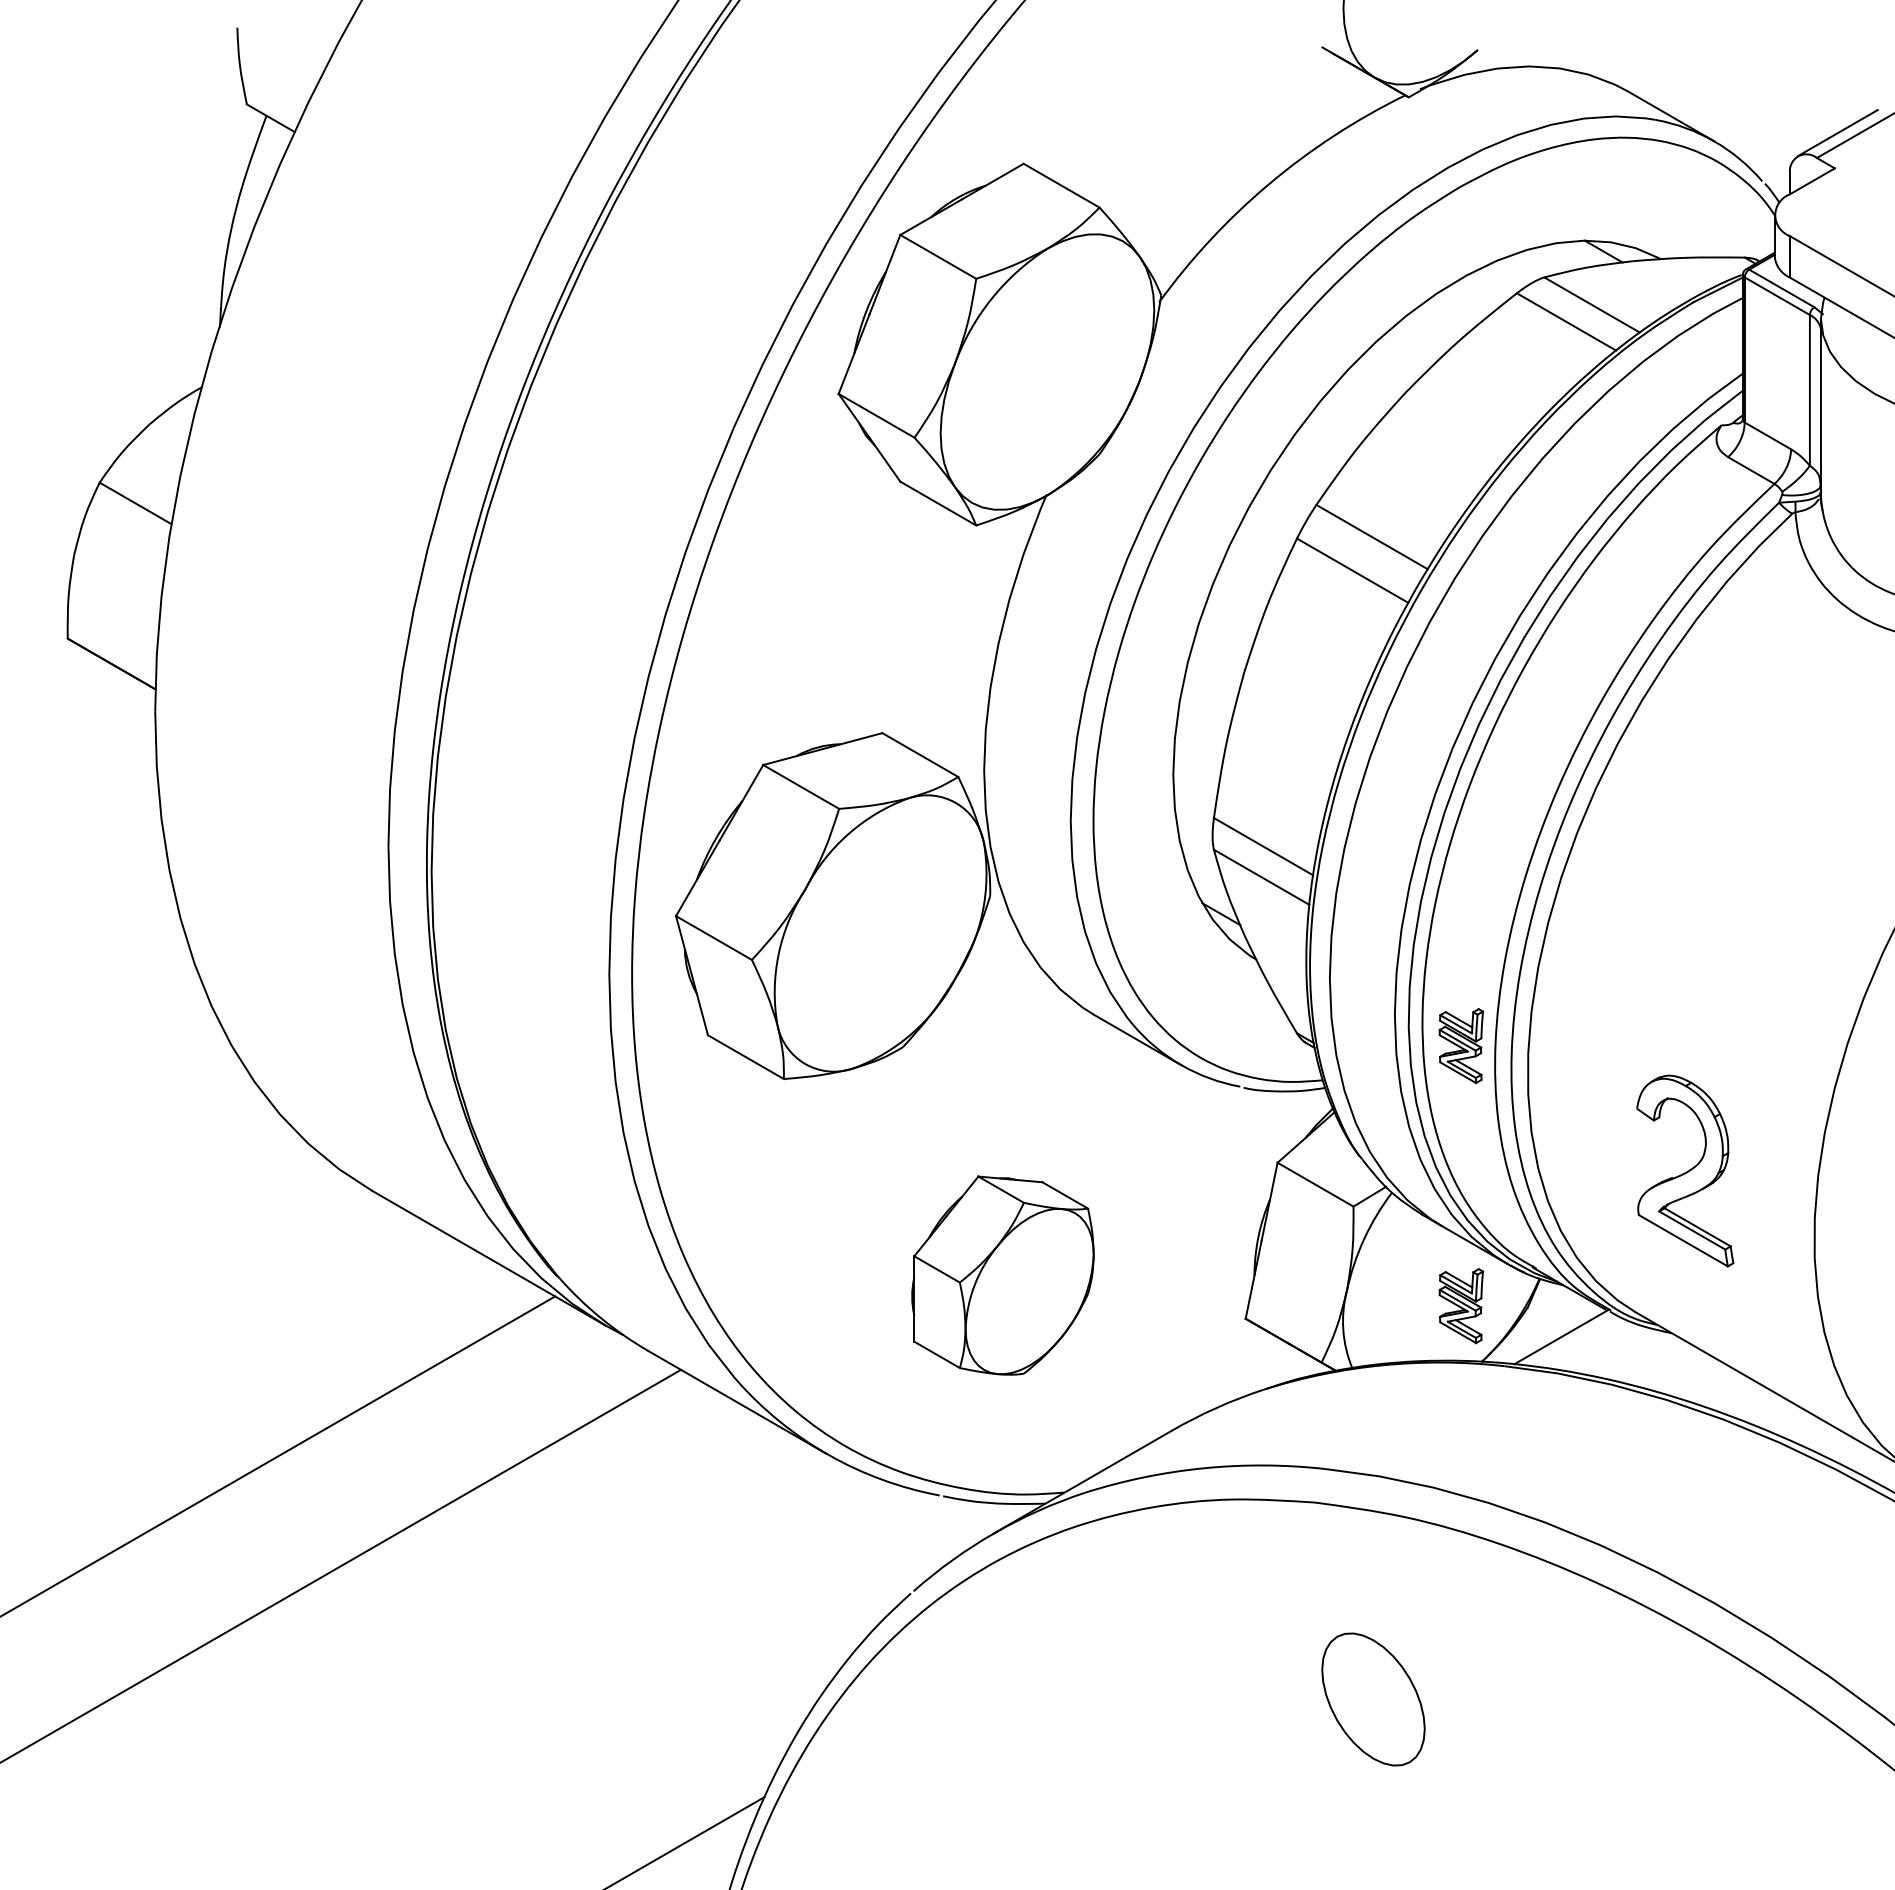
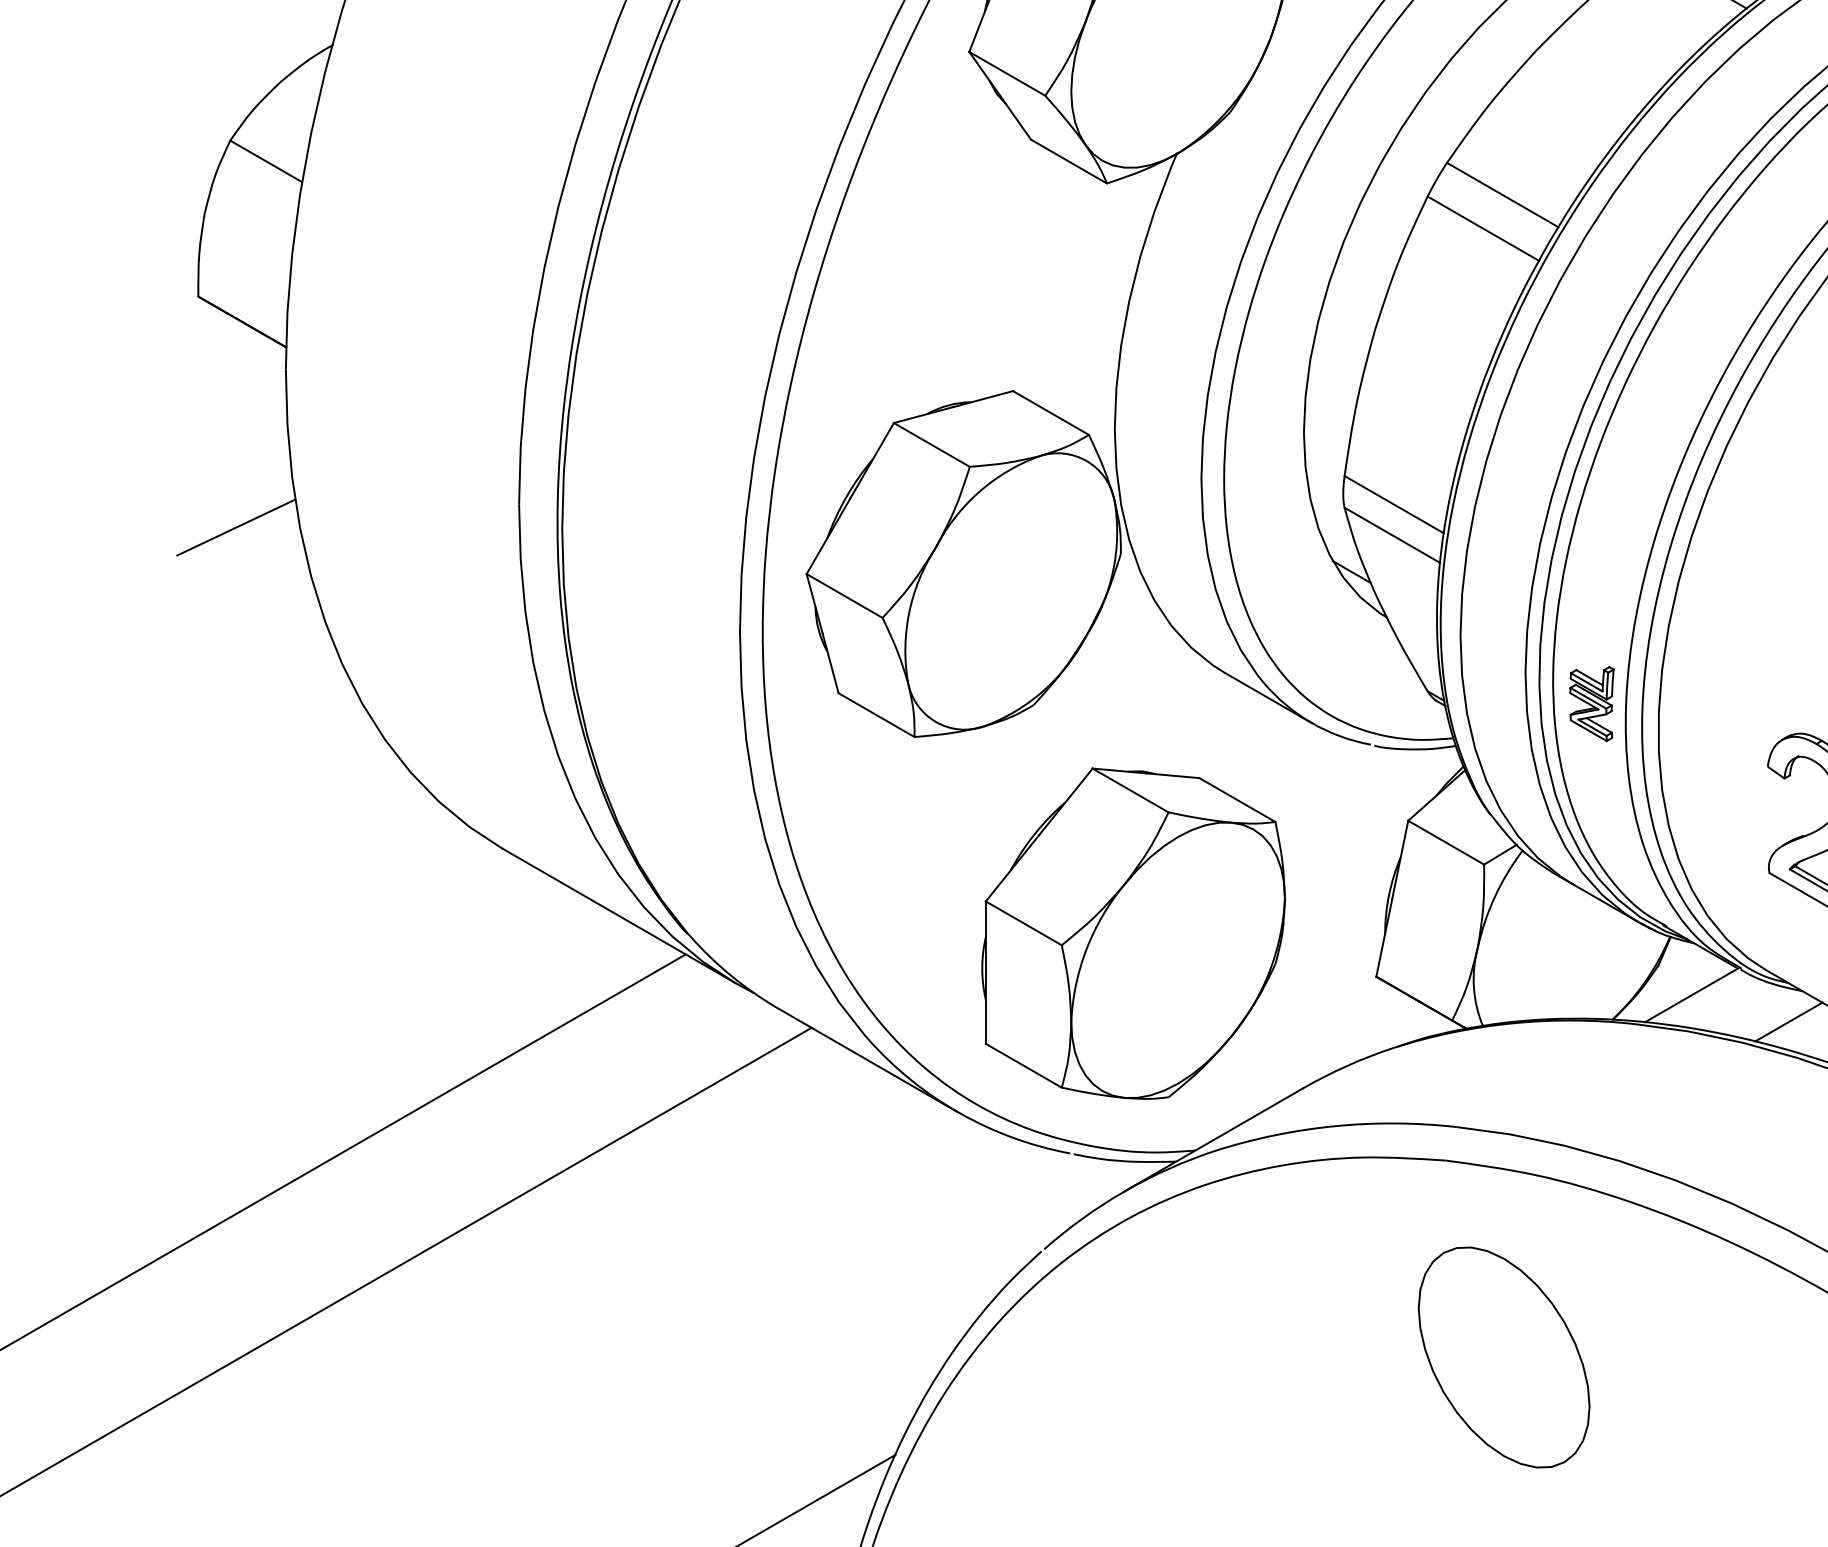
line: (105, 869) -> (236, 527), added
part: (1002, 1275) -> (1133, 933), size x1.67
part: (1461, 1306) -> (1592, 964), removed
line: (1657, 1363) -> (1788, 1021), added
part: (1373, 1699) -> (1504, 1357), size x1.67

